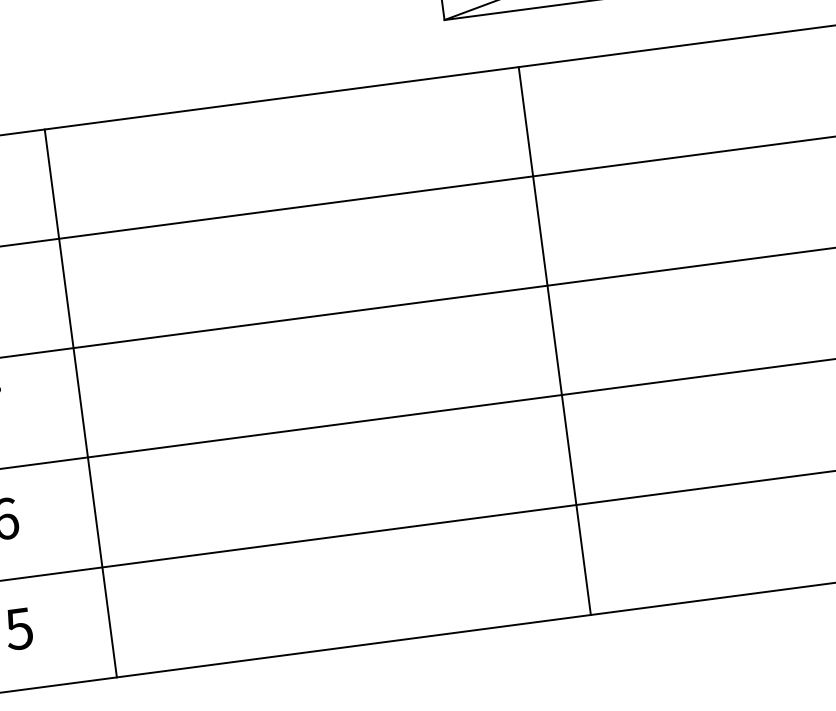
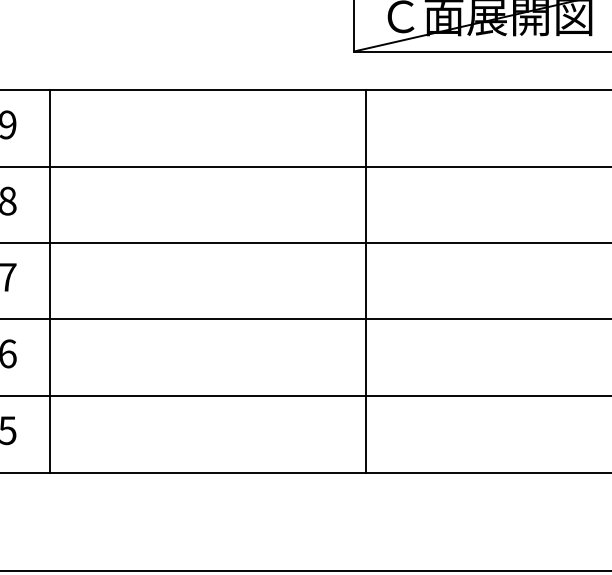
line: (554, 341) -> (365, 281), moved
line: (81, 403) -> (50, 281), moved

